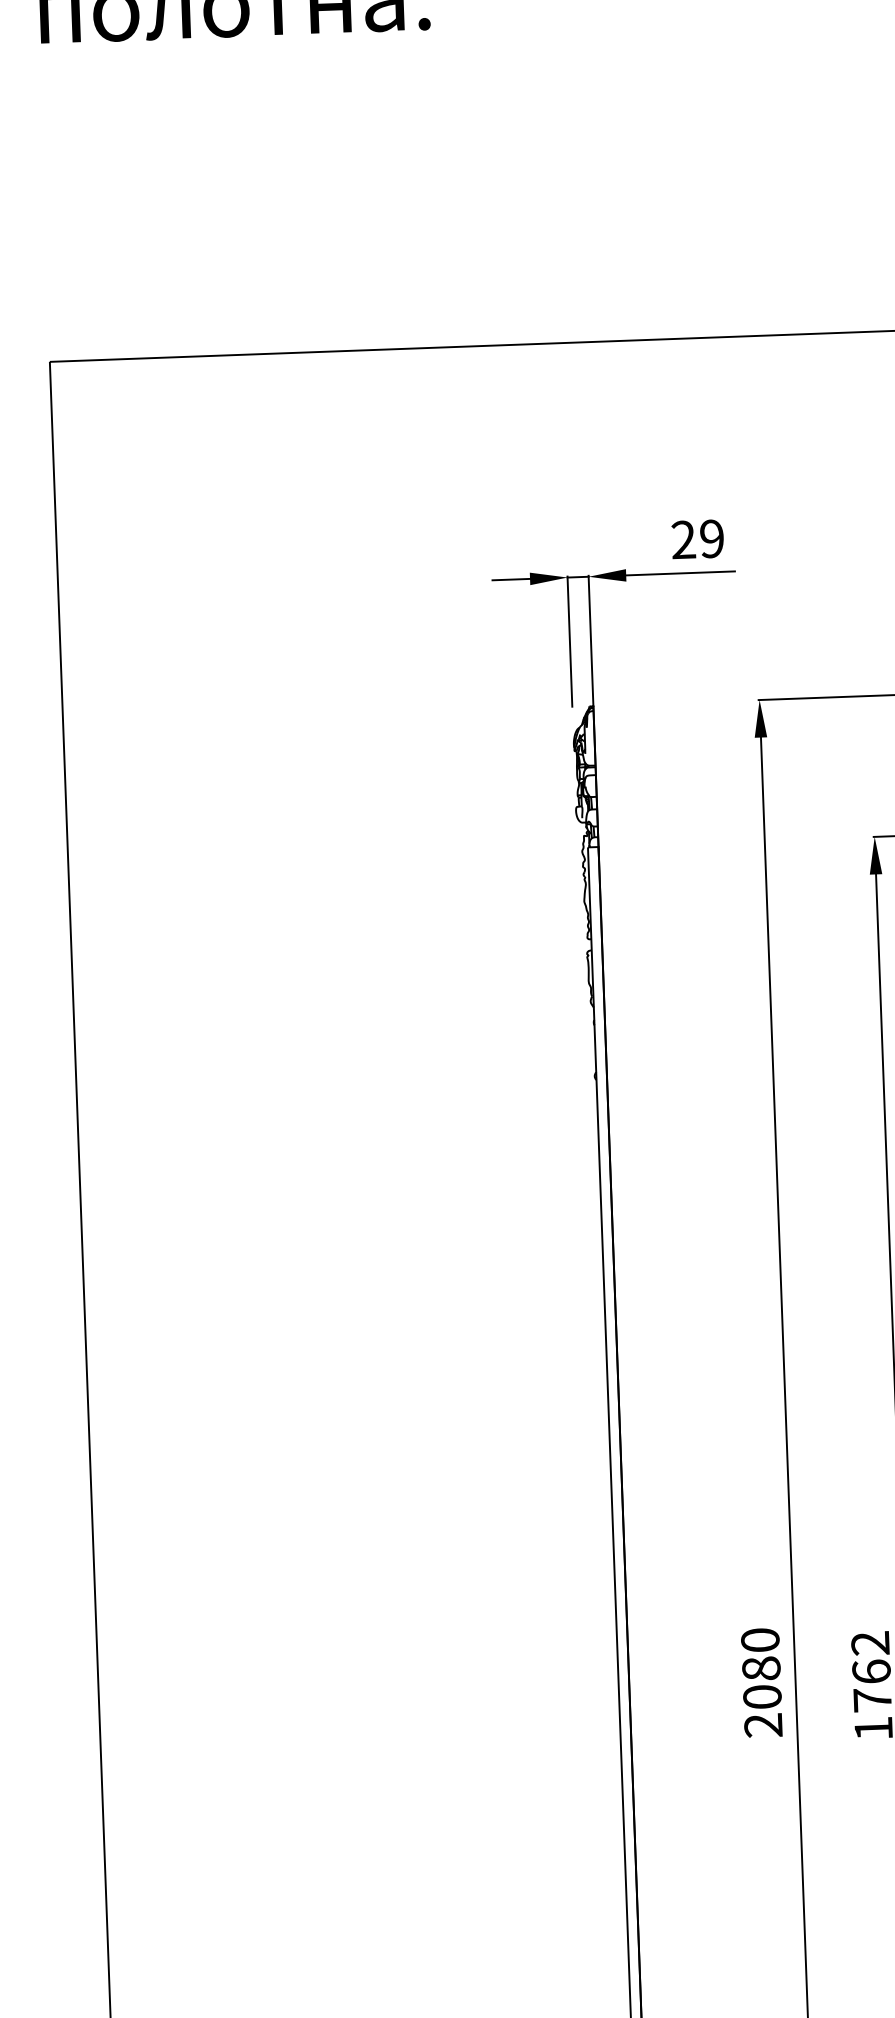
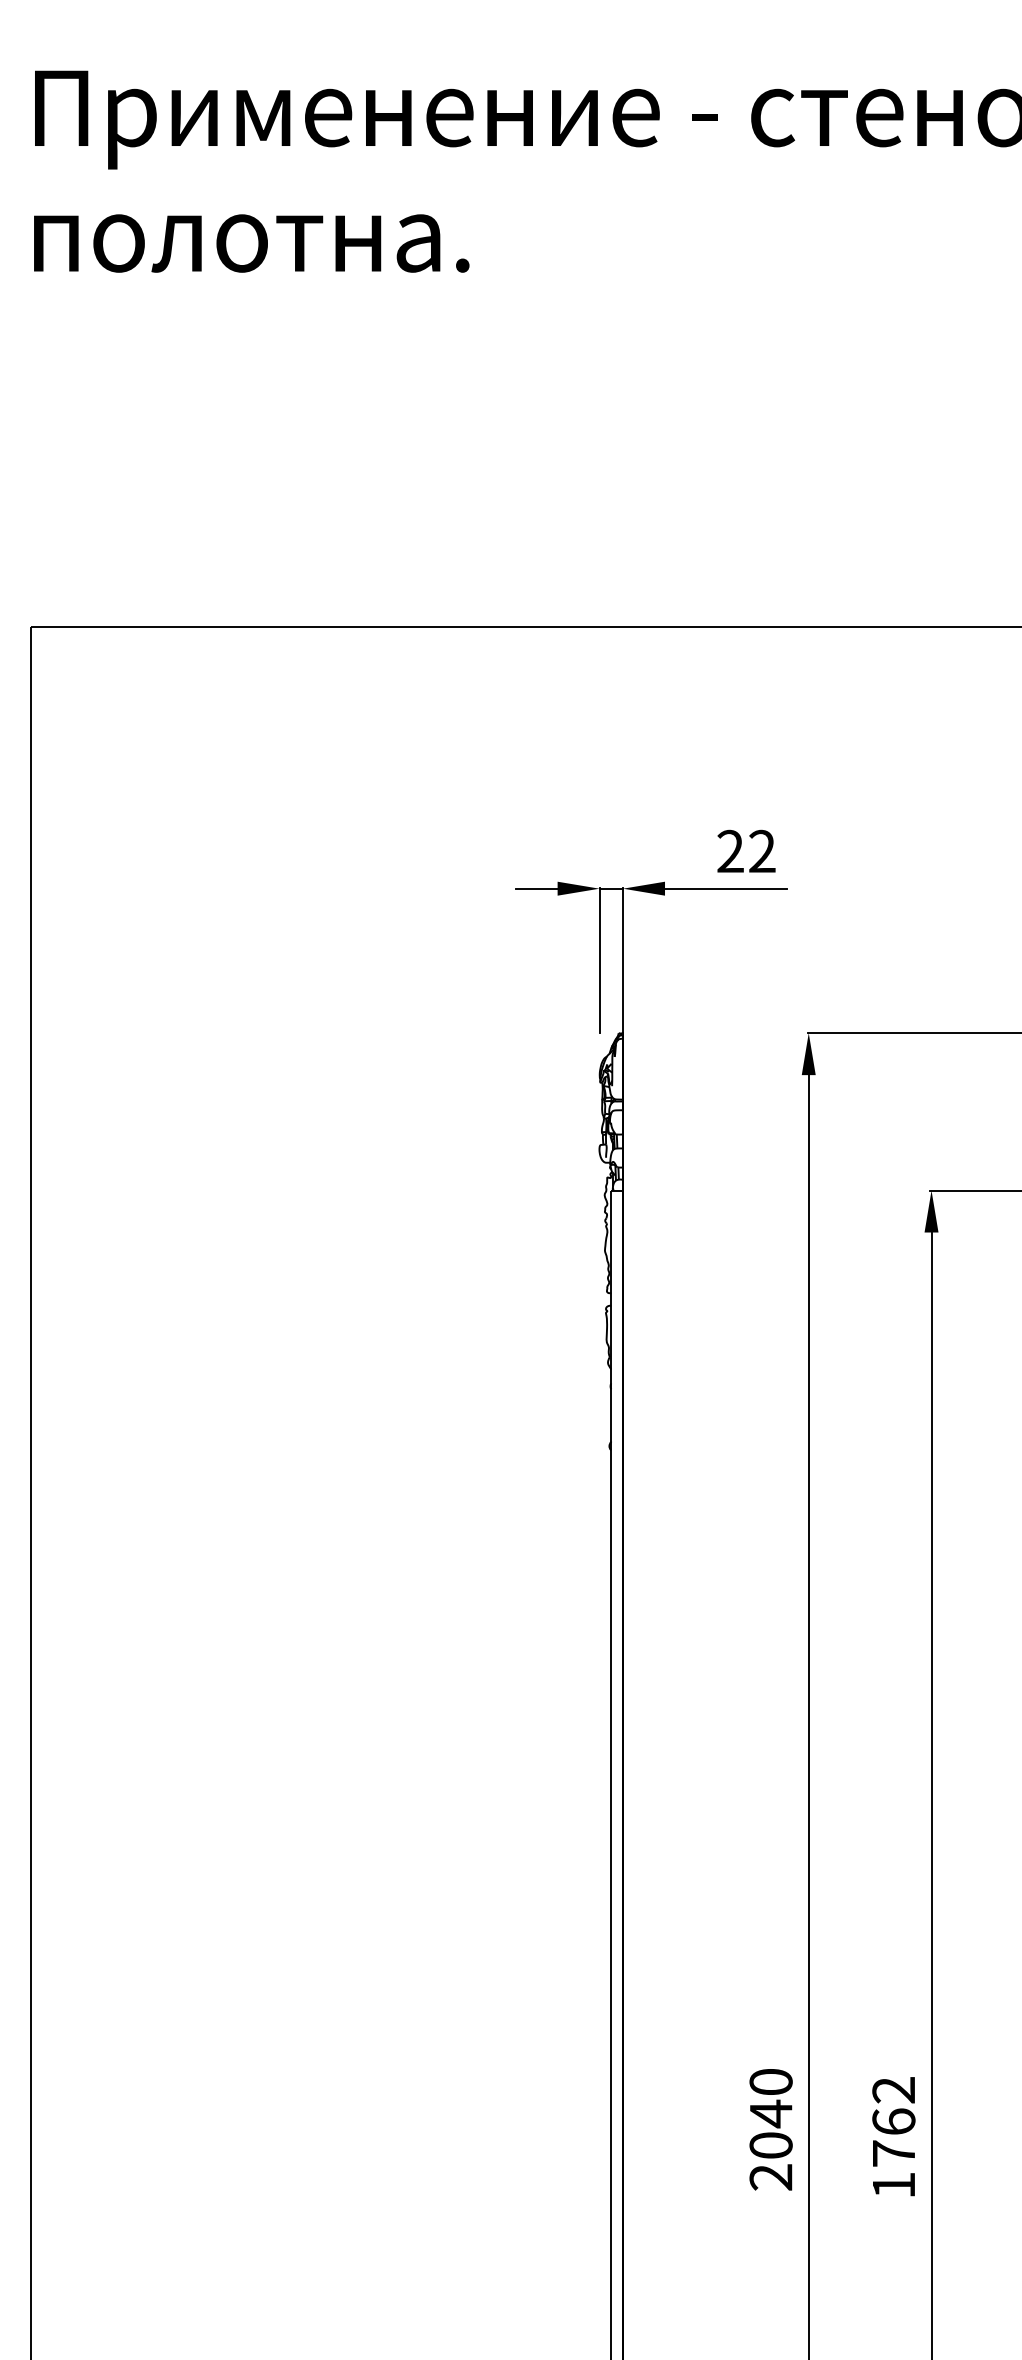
text: (712, 538) -> (762, 851), 29 -> 22
text: (760, 1668) -> (770, 2113), 2080 -> 2040

